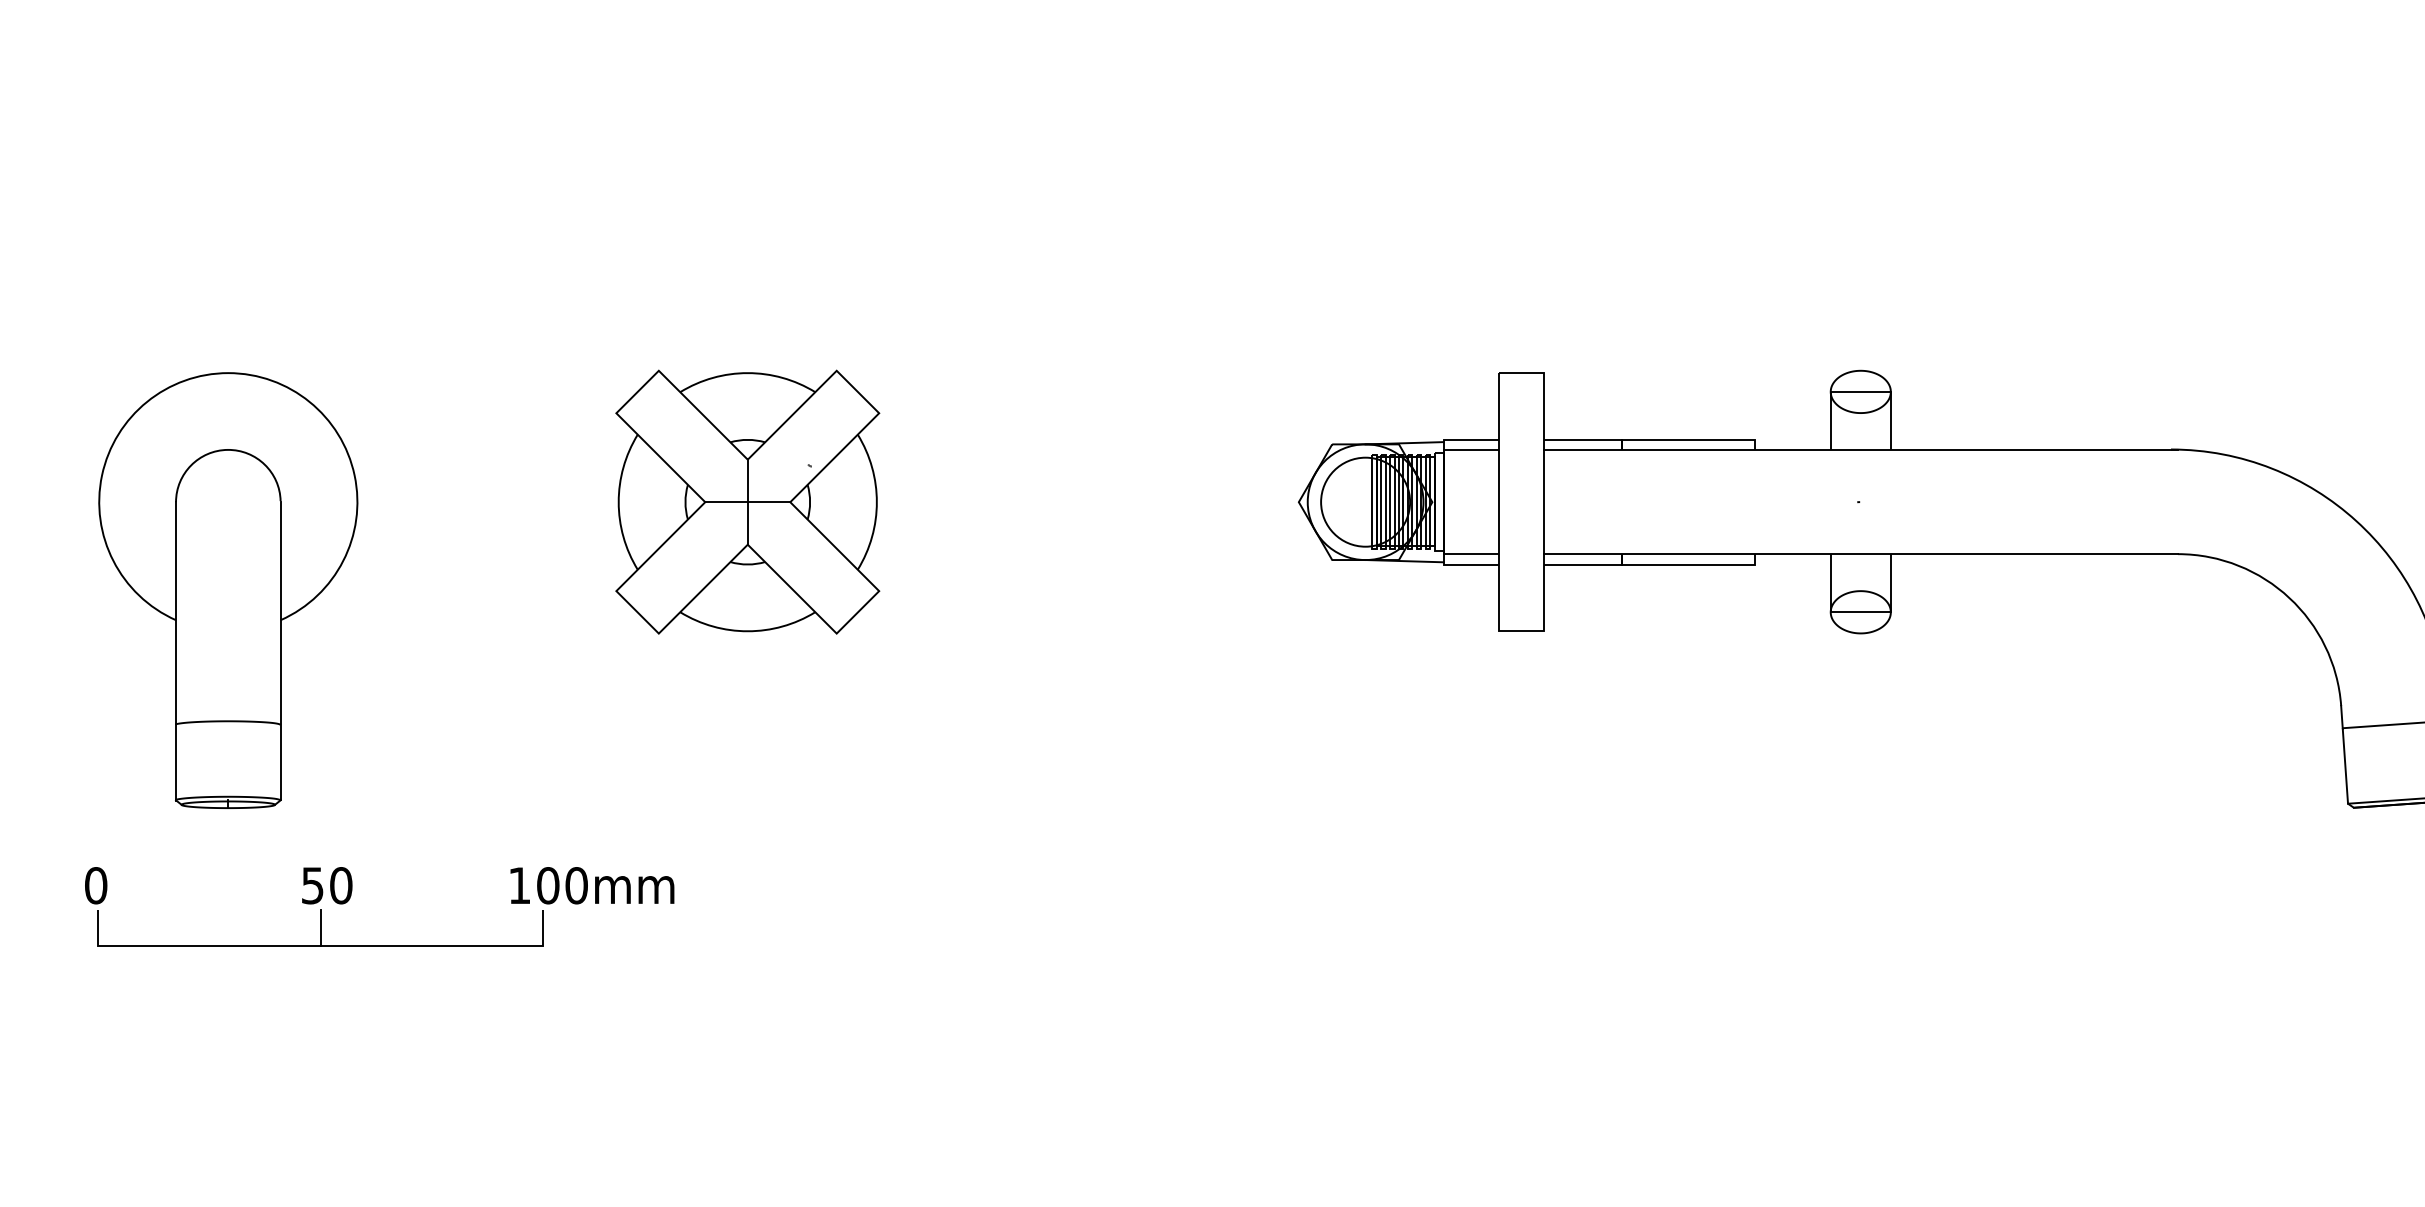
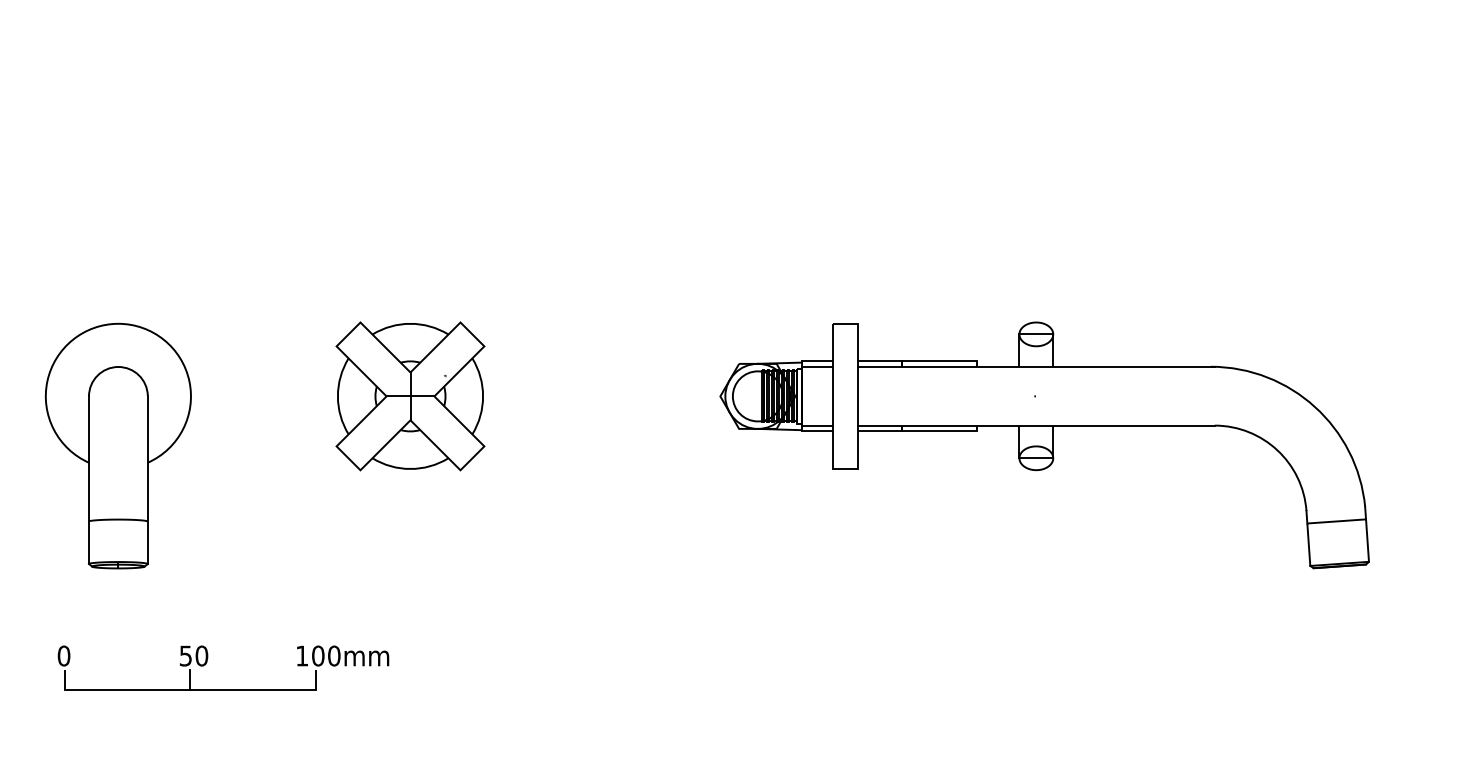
part: (351, 897) -> (207, 662), moved

